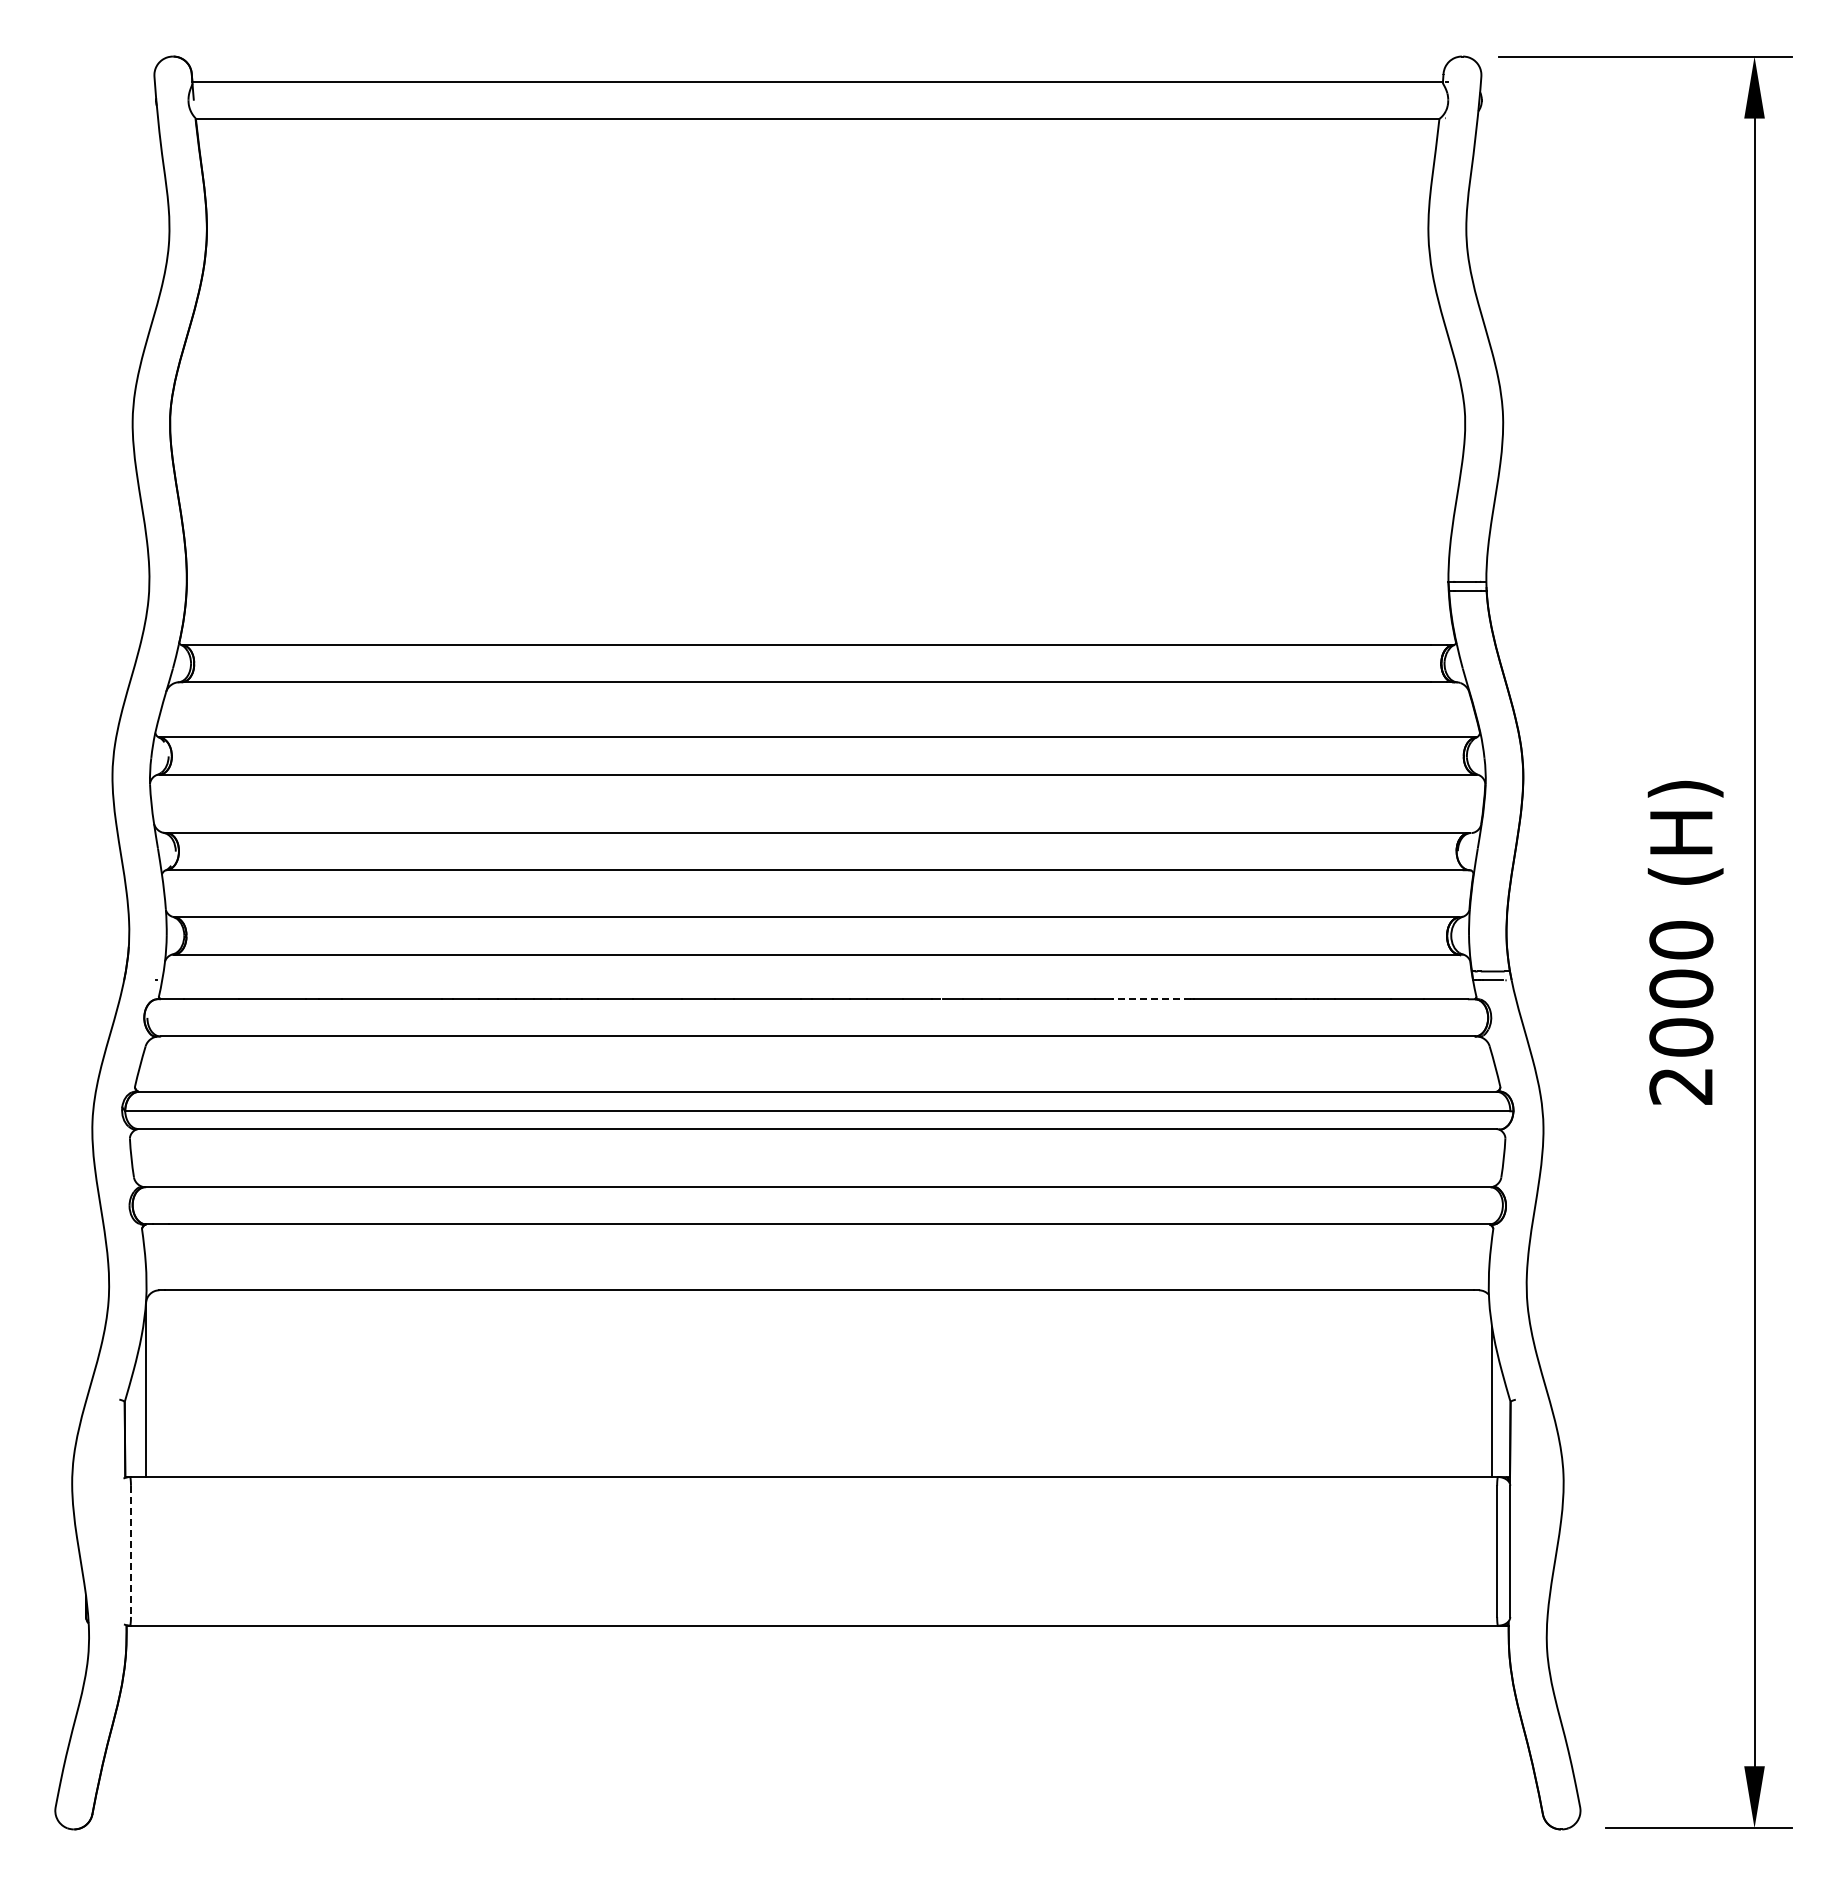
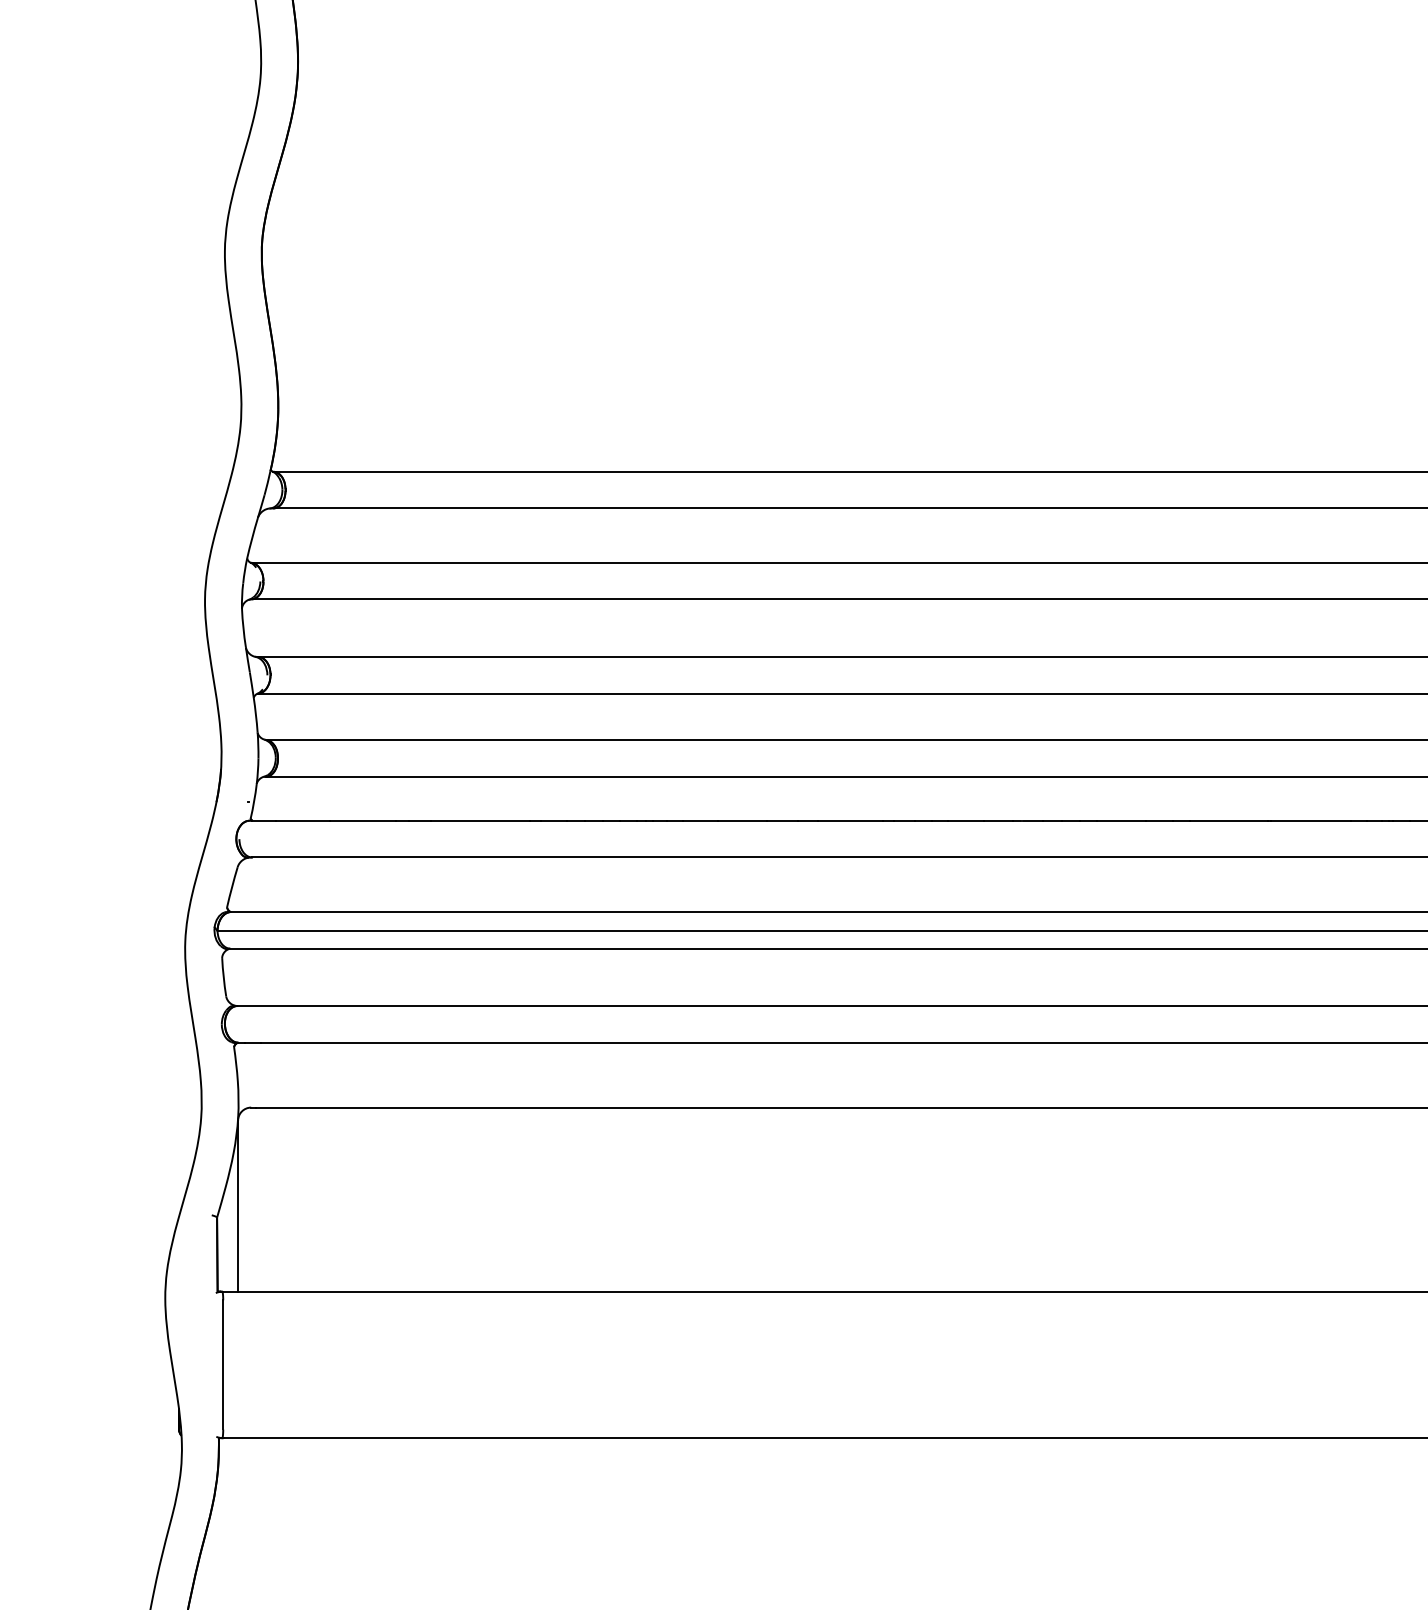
line: (1151, 999) -> (1228, 821), dashed -> solid
line: (130, 1551) -> (222, 1364), dashed -> solid

